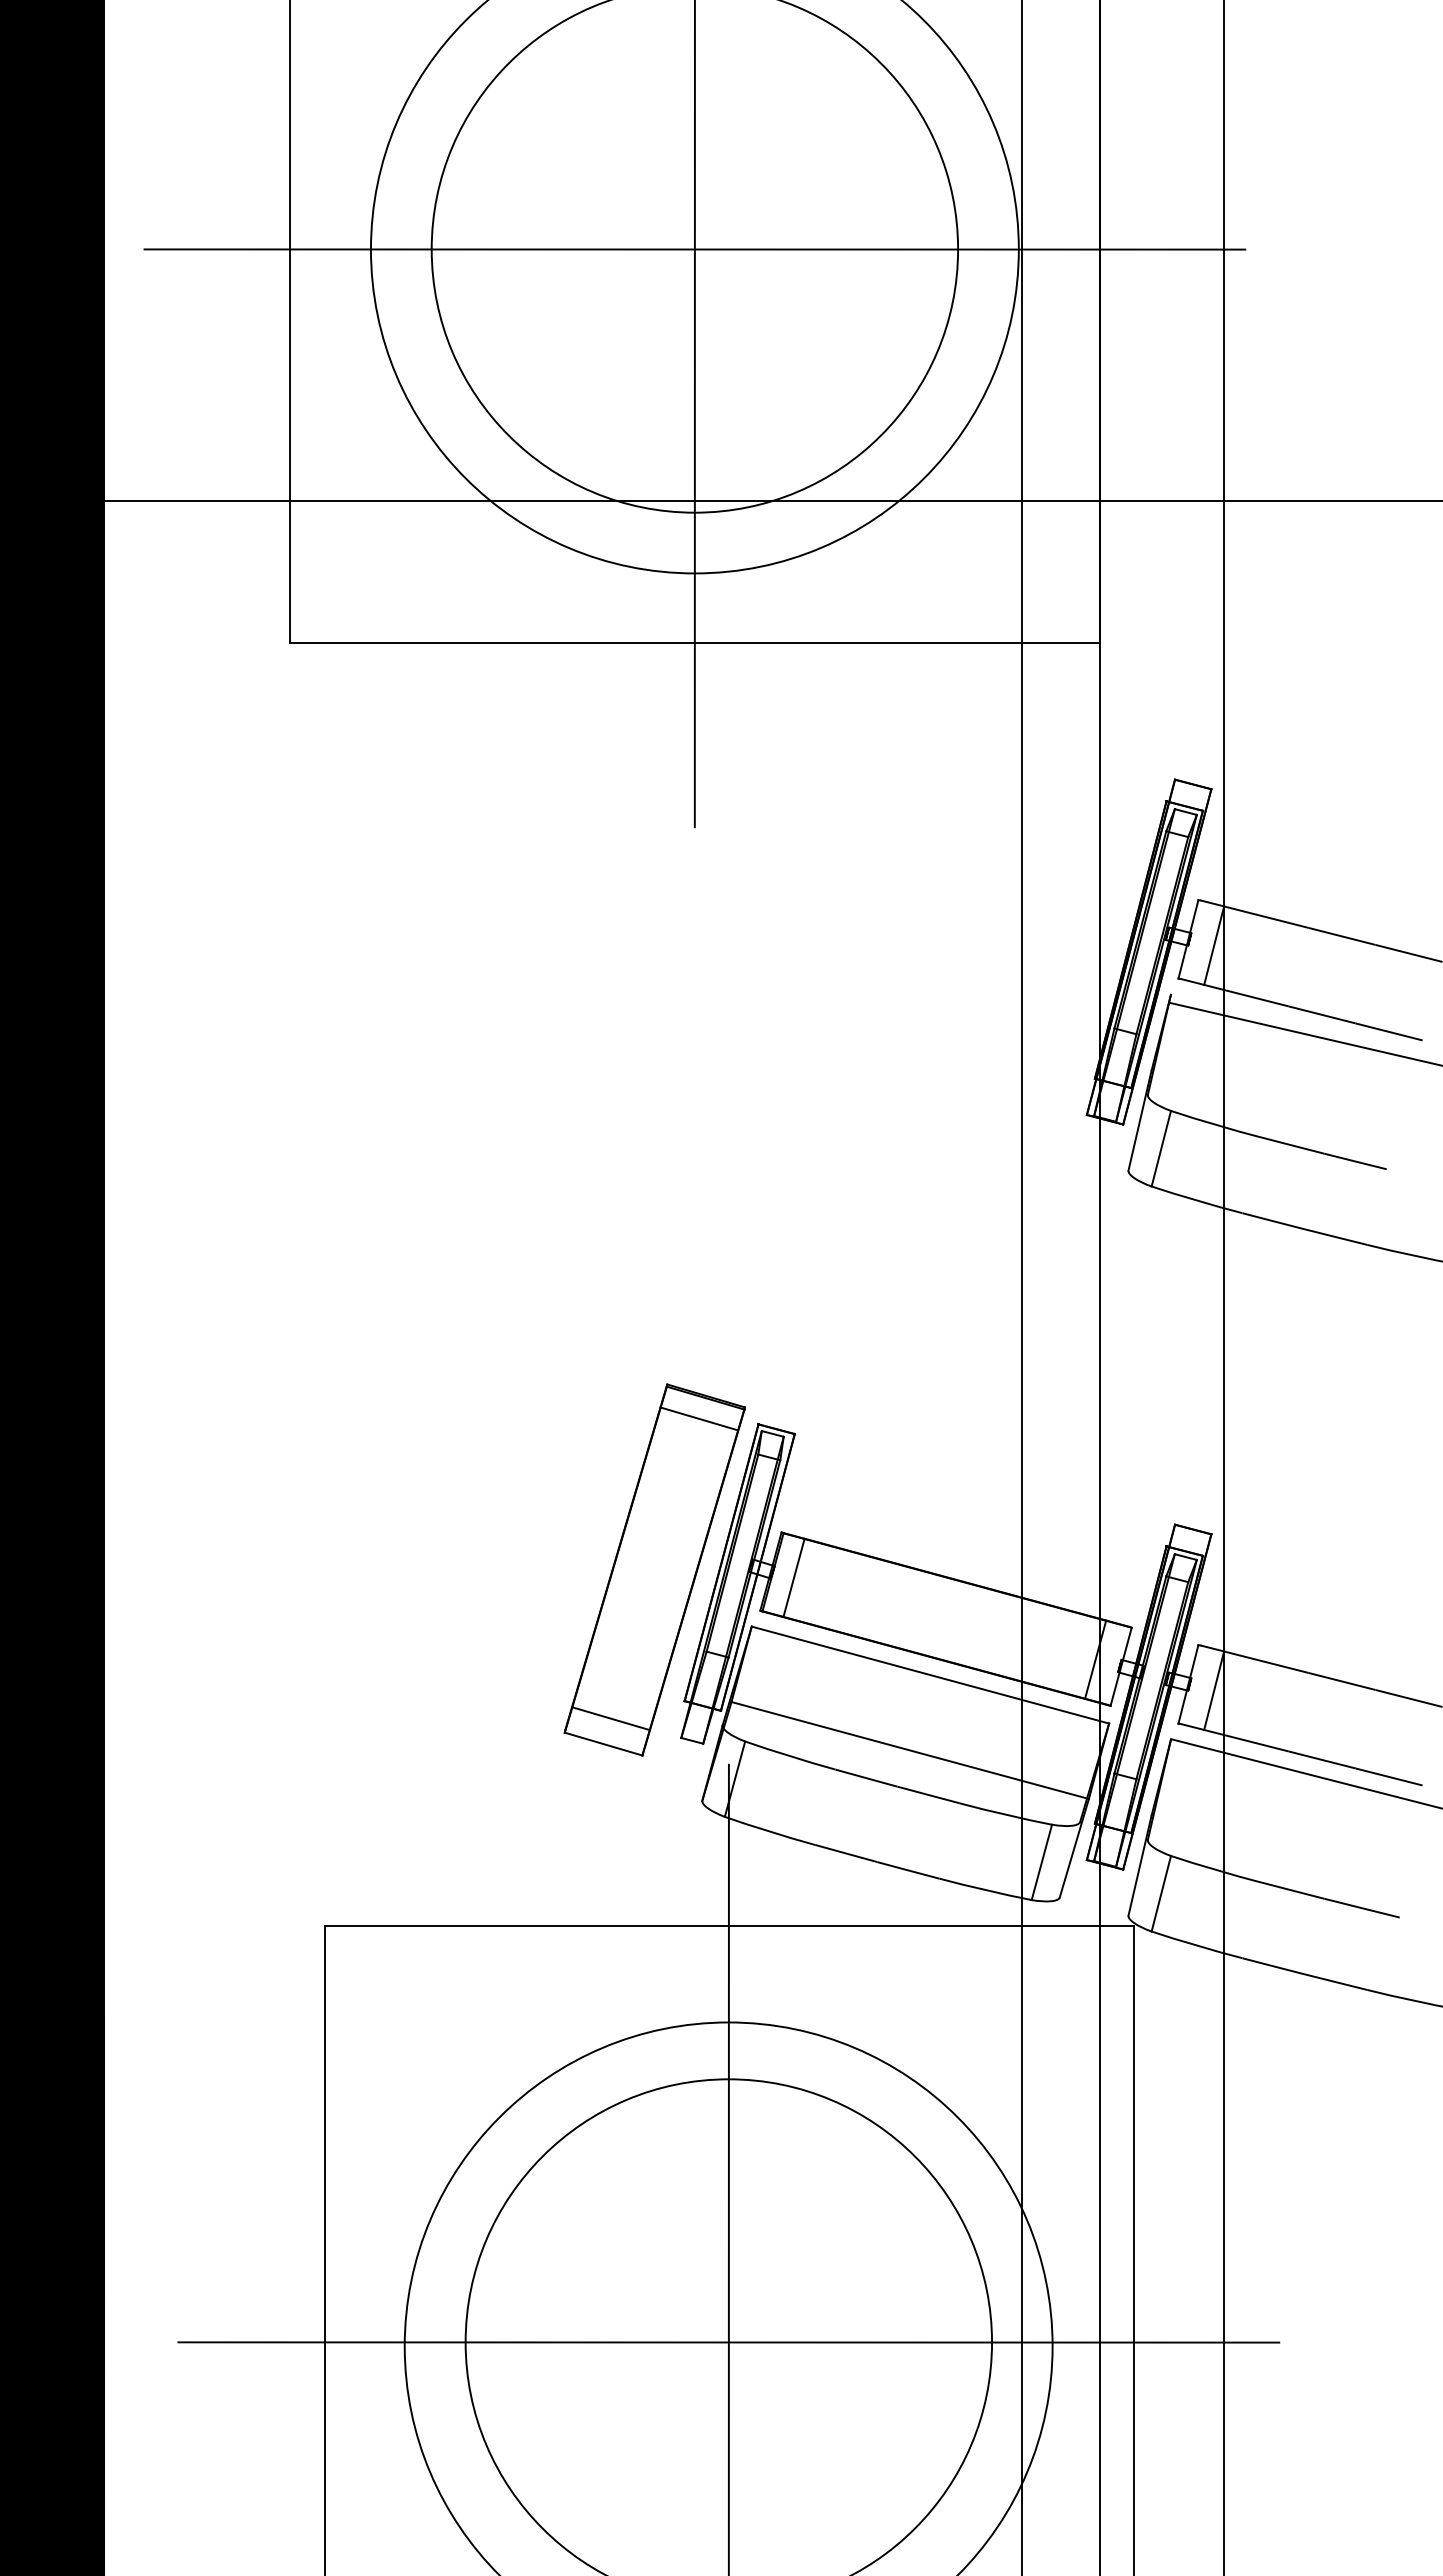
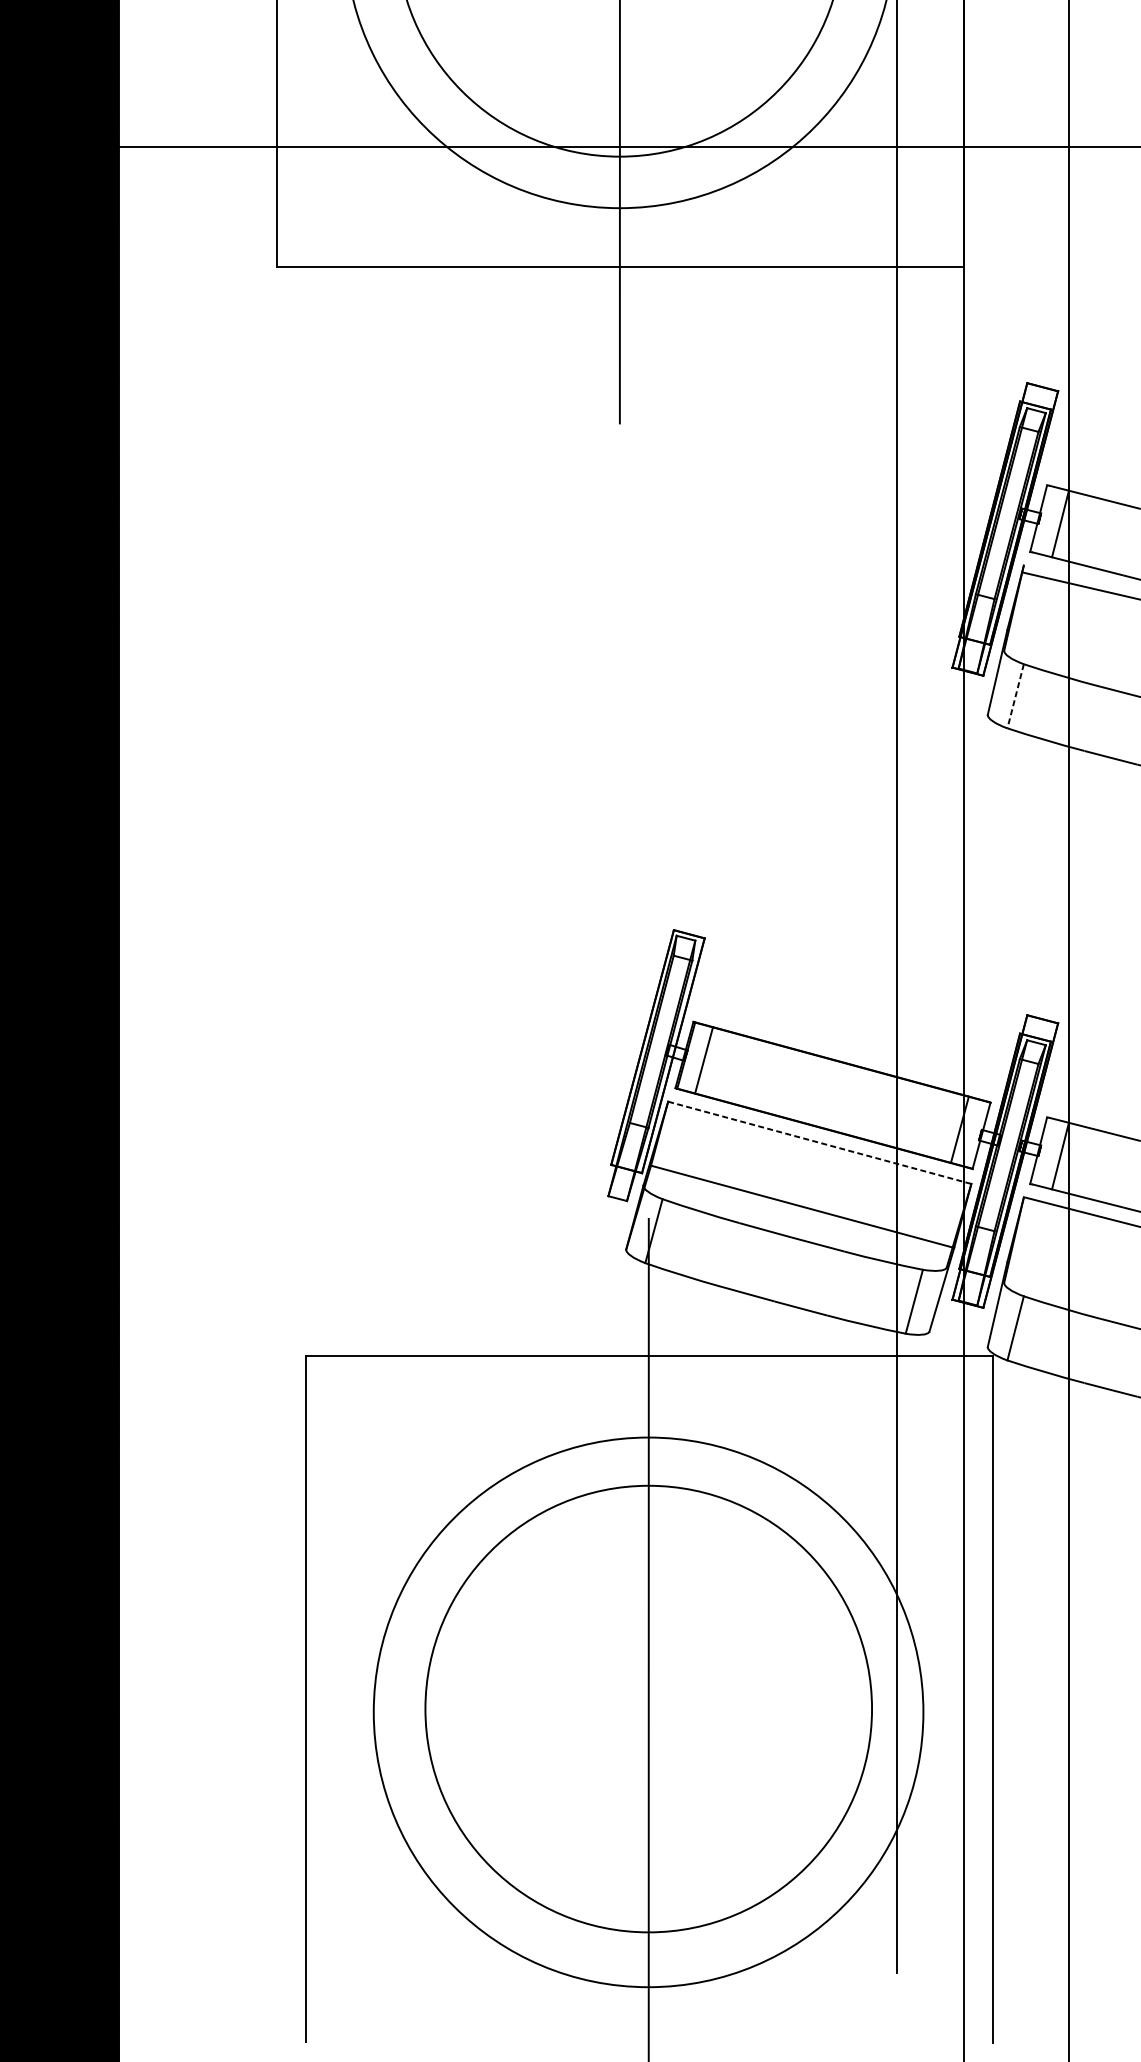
line: (1161, 1149) -> (1015, 696), solid -> dashed
part: (654, 1569) -> (585, 1053), removed
line: (930, 1675) -> (819, 1143), solid -> dashed
line: (728, 2342) -> (648, 1709), removed

